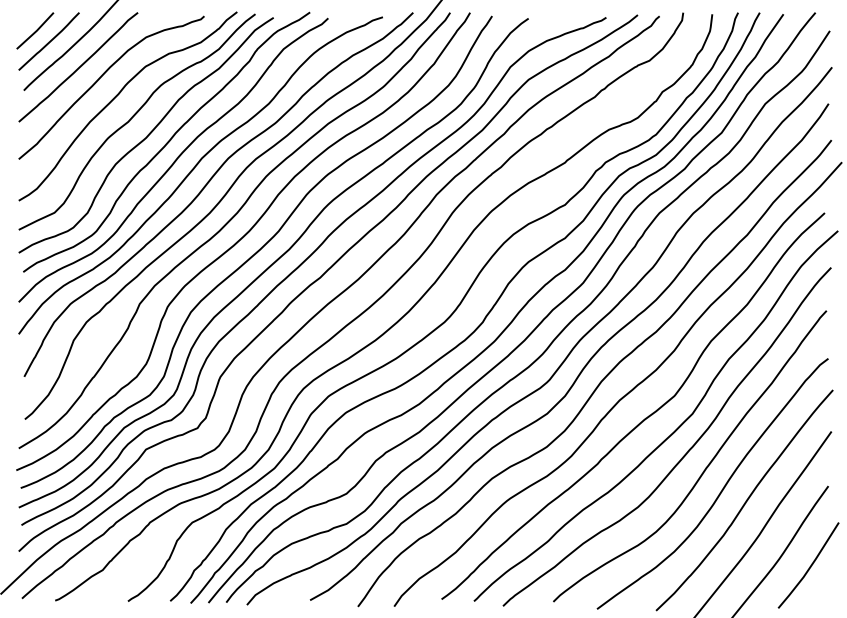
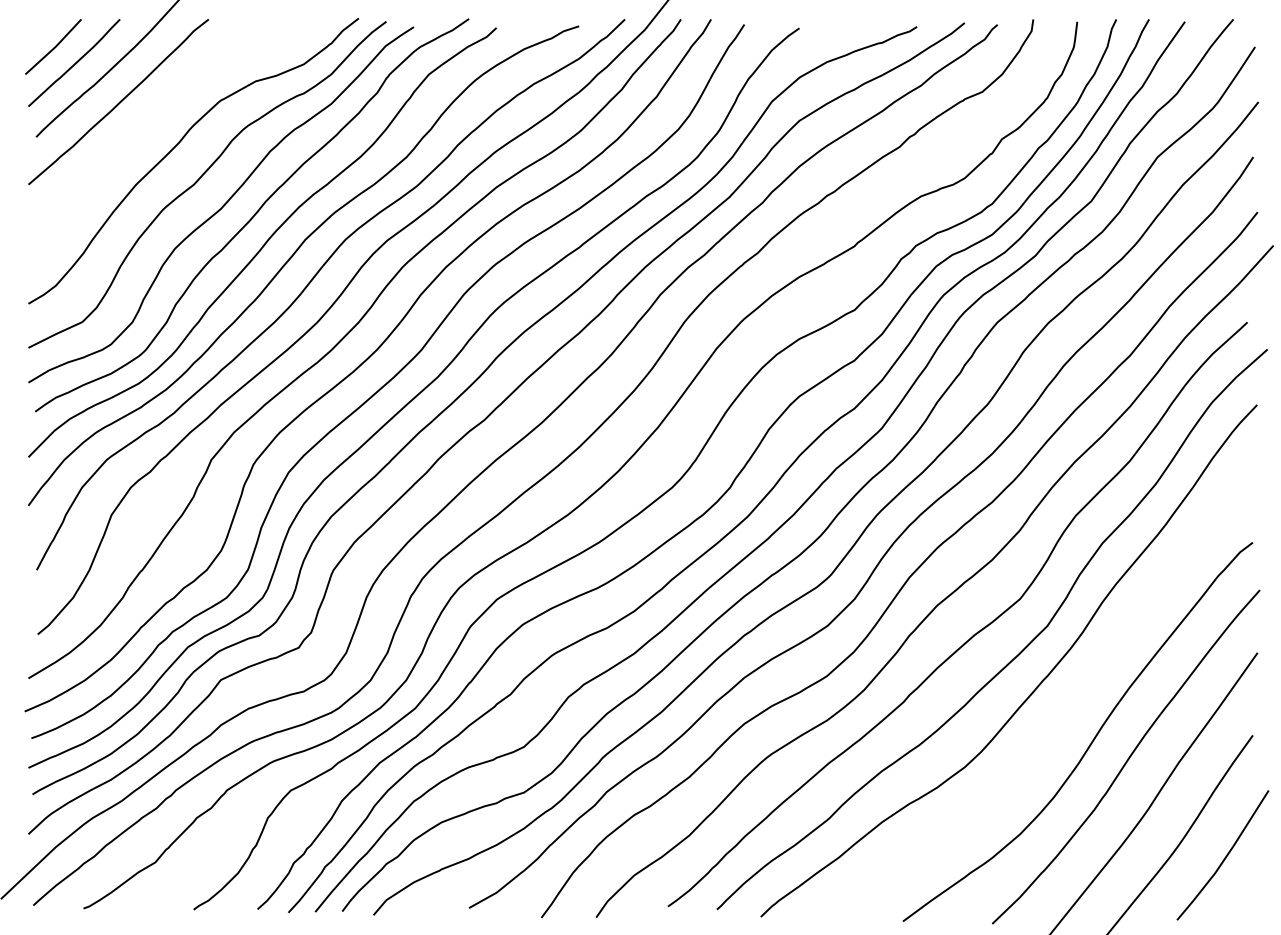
curve: (101, 77) -> (153, 117), removed
curve: (705, 467) -> (1066, 707), removed

